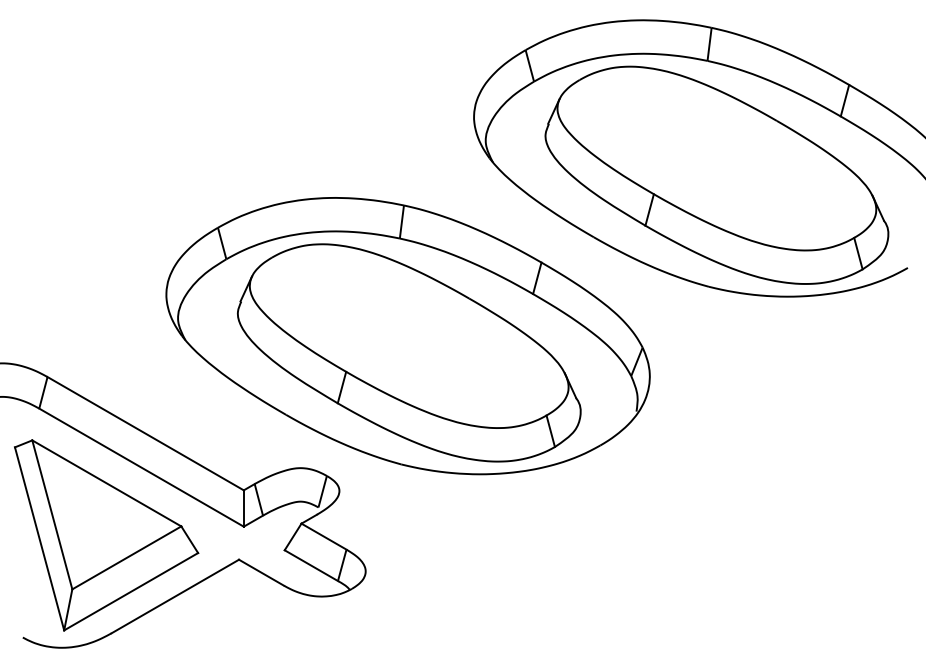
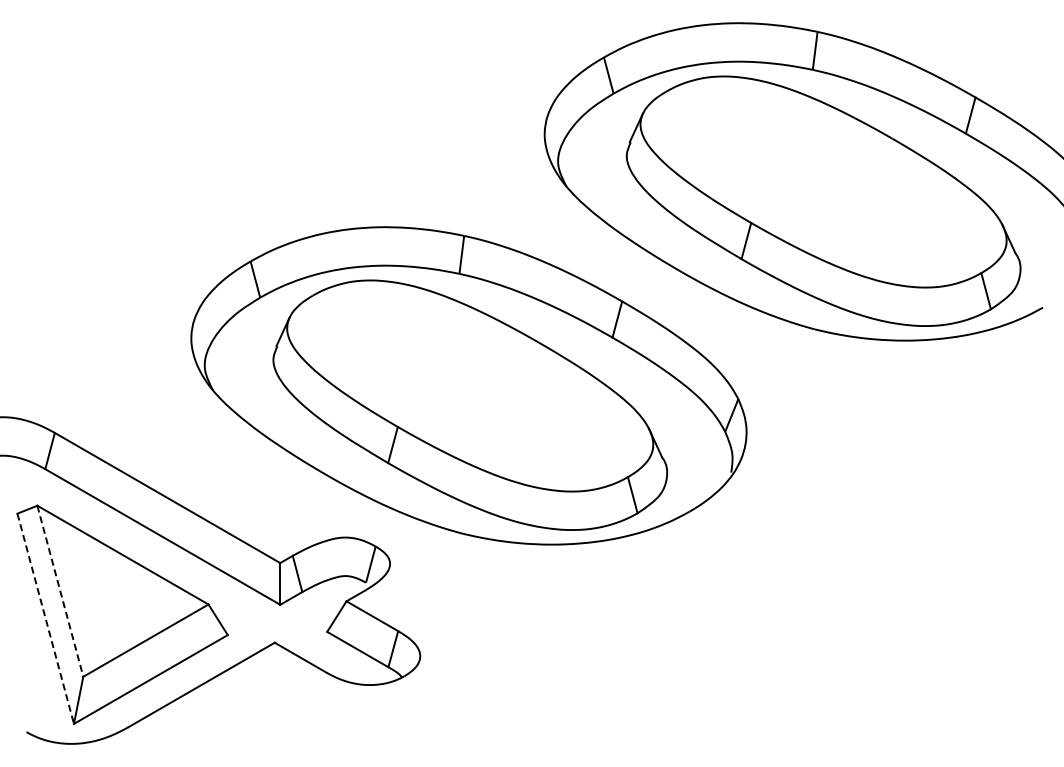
line: (52, 515) -> (60, 591), solid -> dashed
line: (39, 538) -> (45, 618), solid -> dashed

